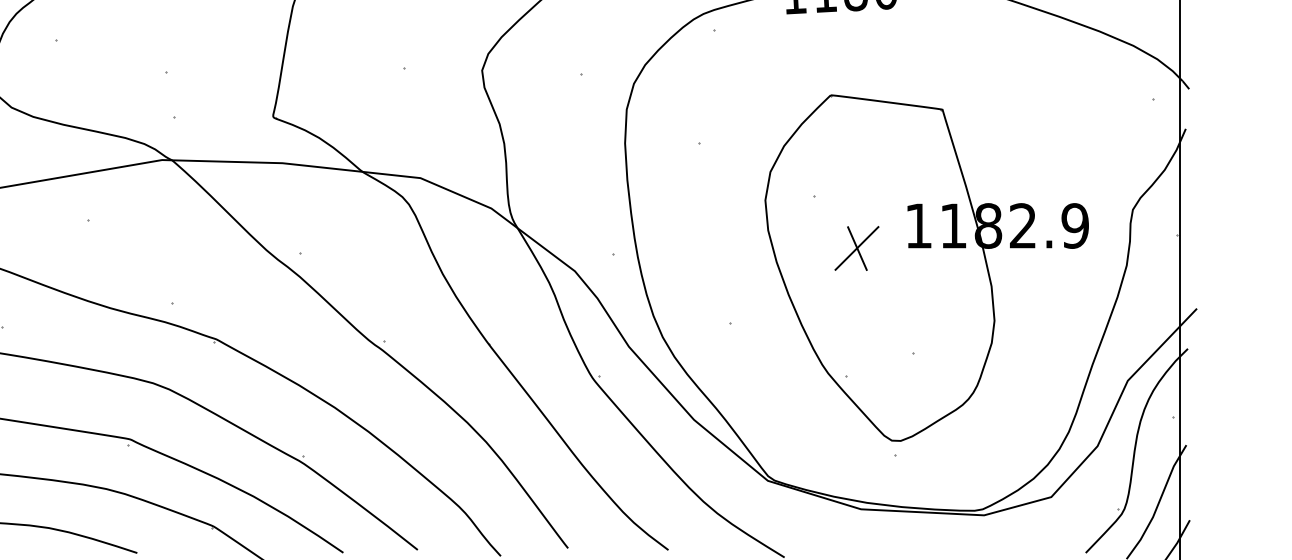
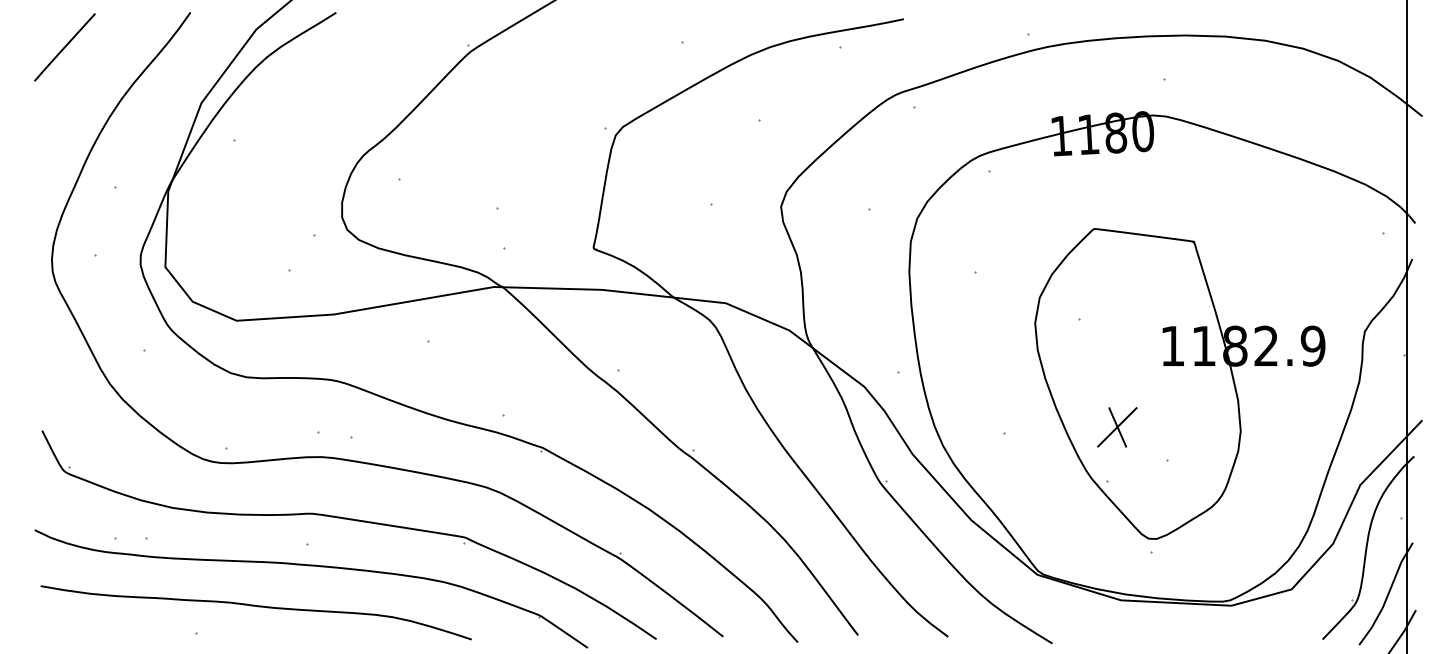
part: (857, 248) -> (1117, 427), moved

